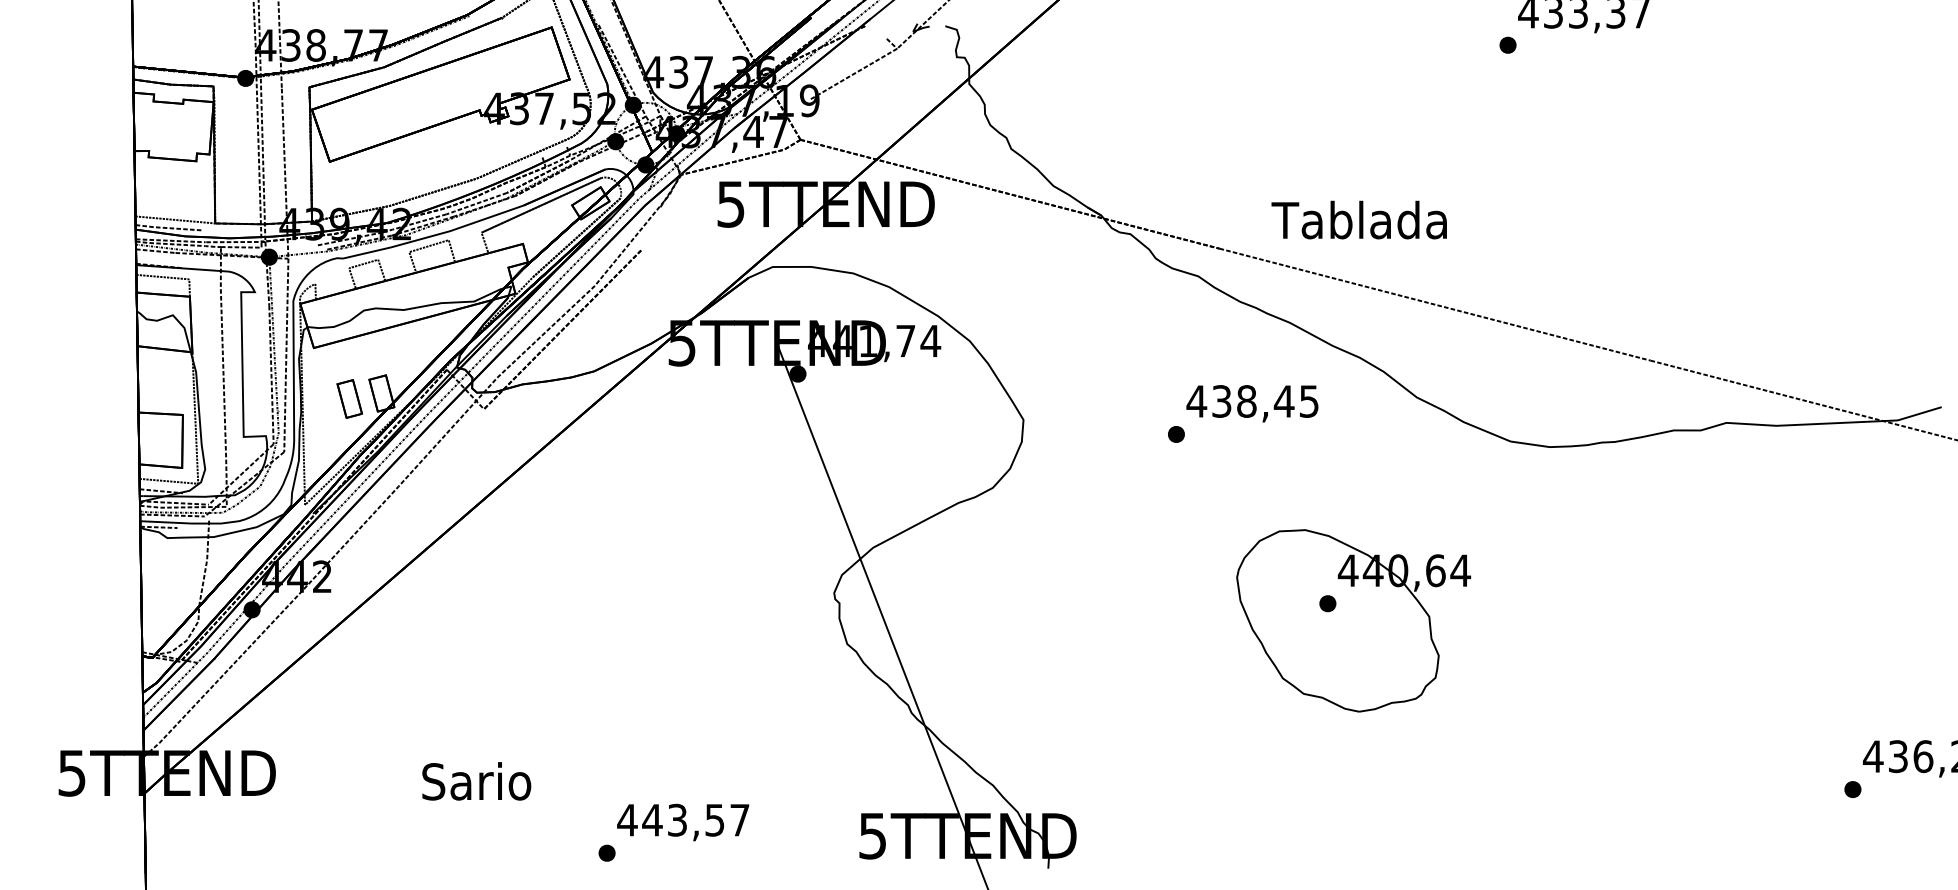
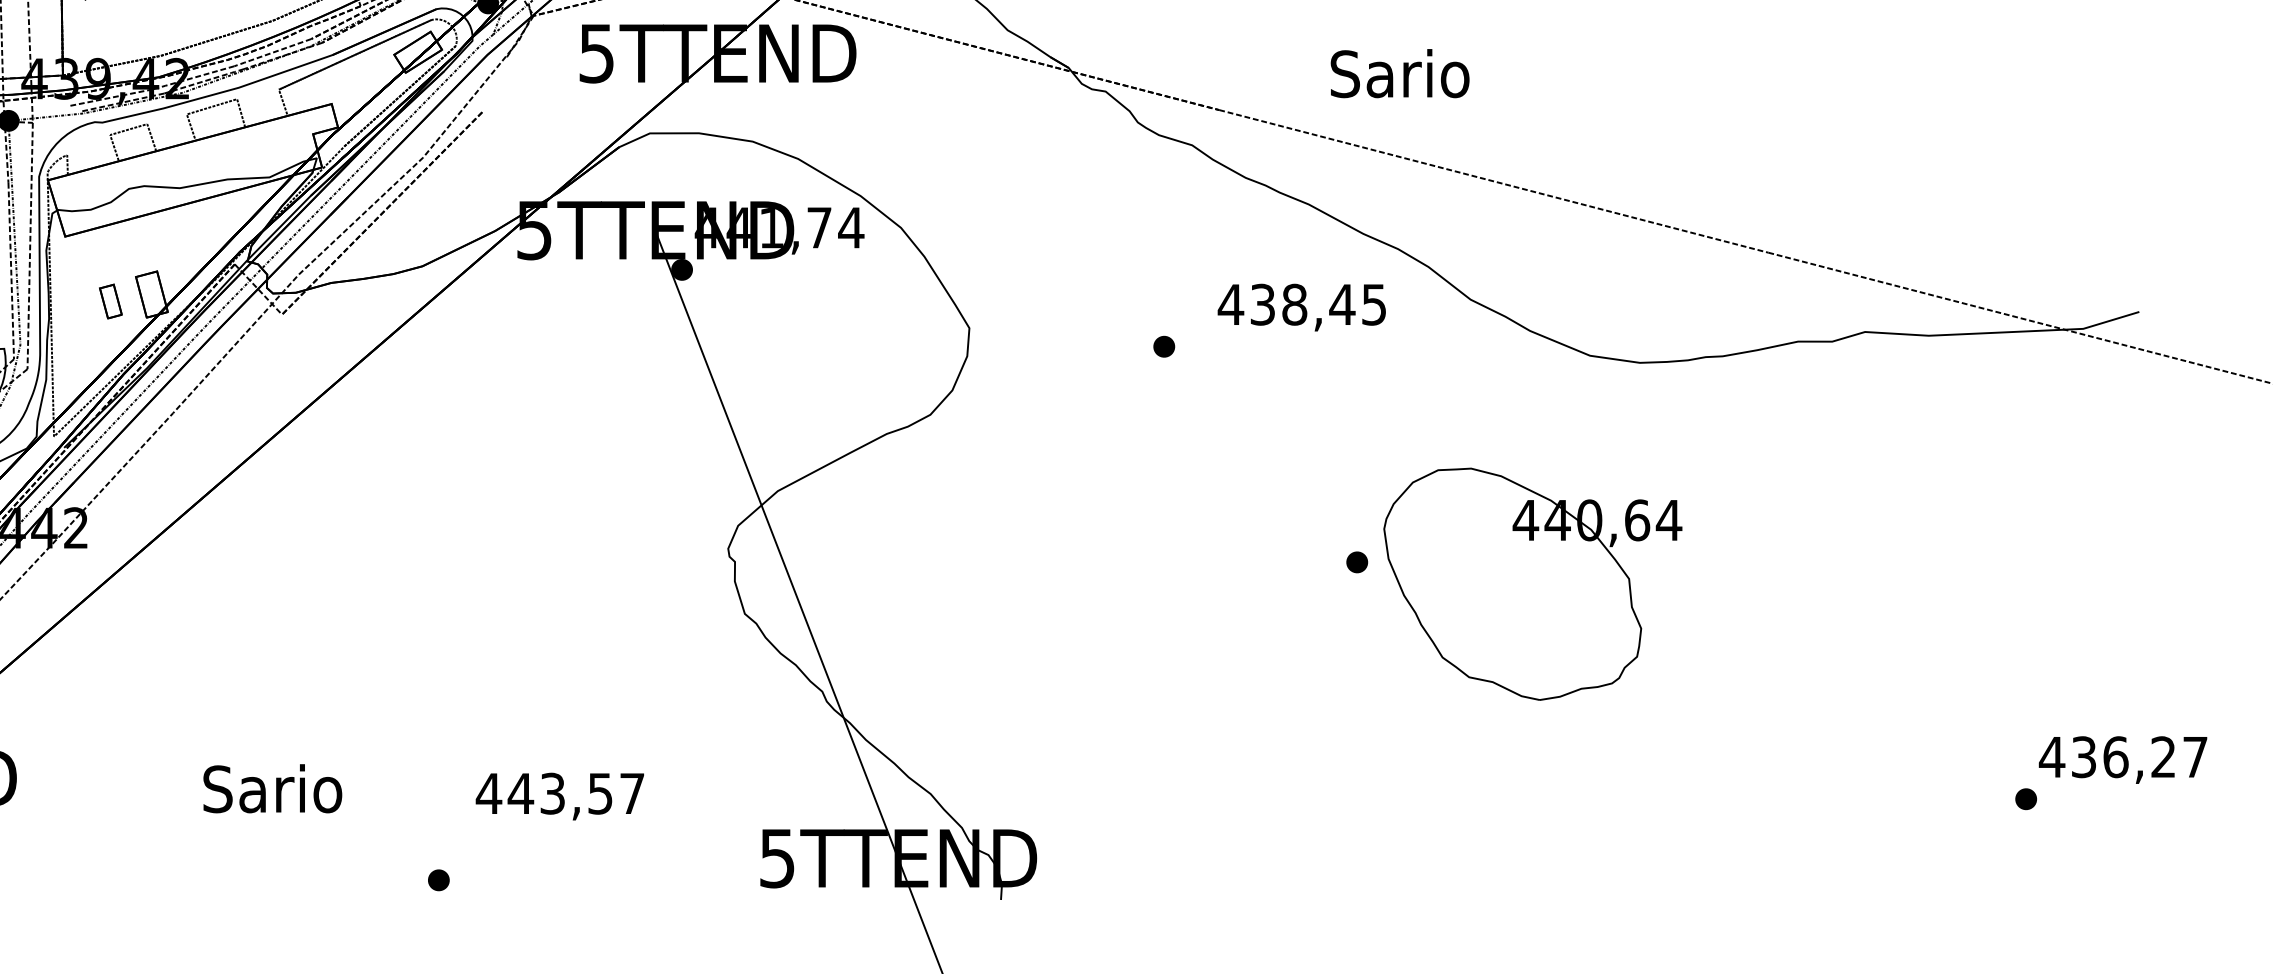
text: (1358, 219) -> (1396, 72), Tablada -> Sario
part: (349, 398) -> (110, 300), size x0.7
text: (1252, 403) -> (1301, 307), moved
part: (1353, 620) -> (1532, 583), moved
text: (683, 822) -> (560, 796), moved

